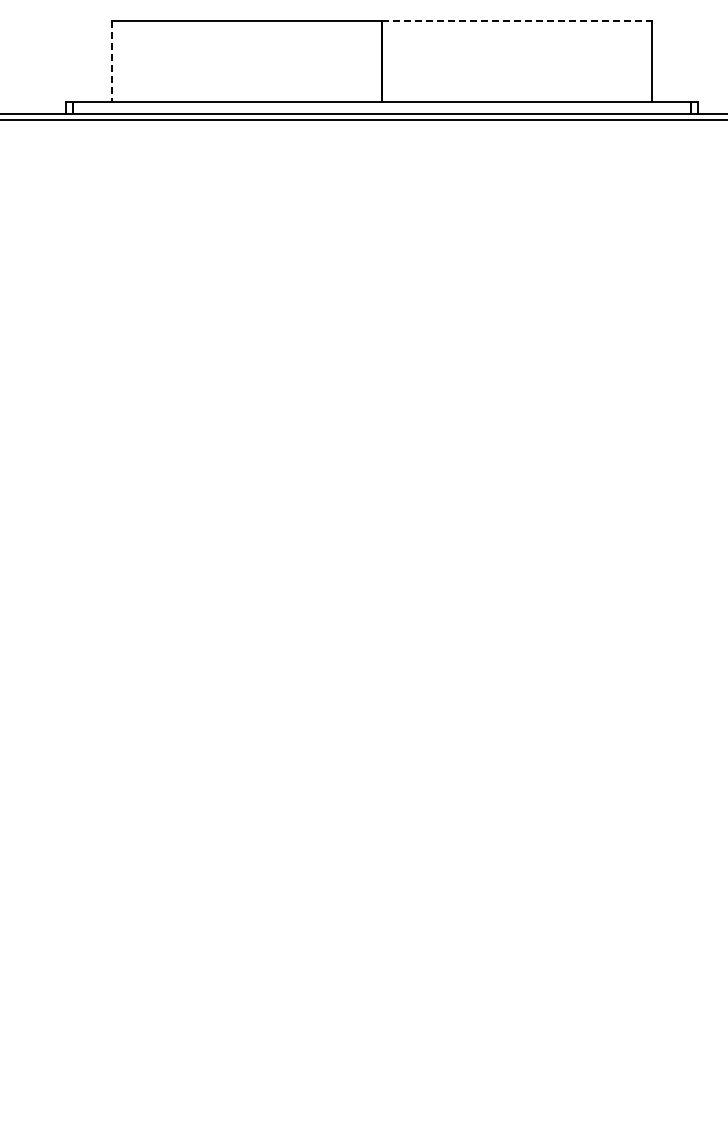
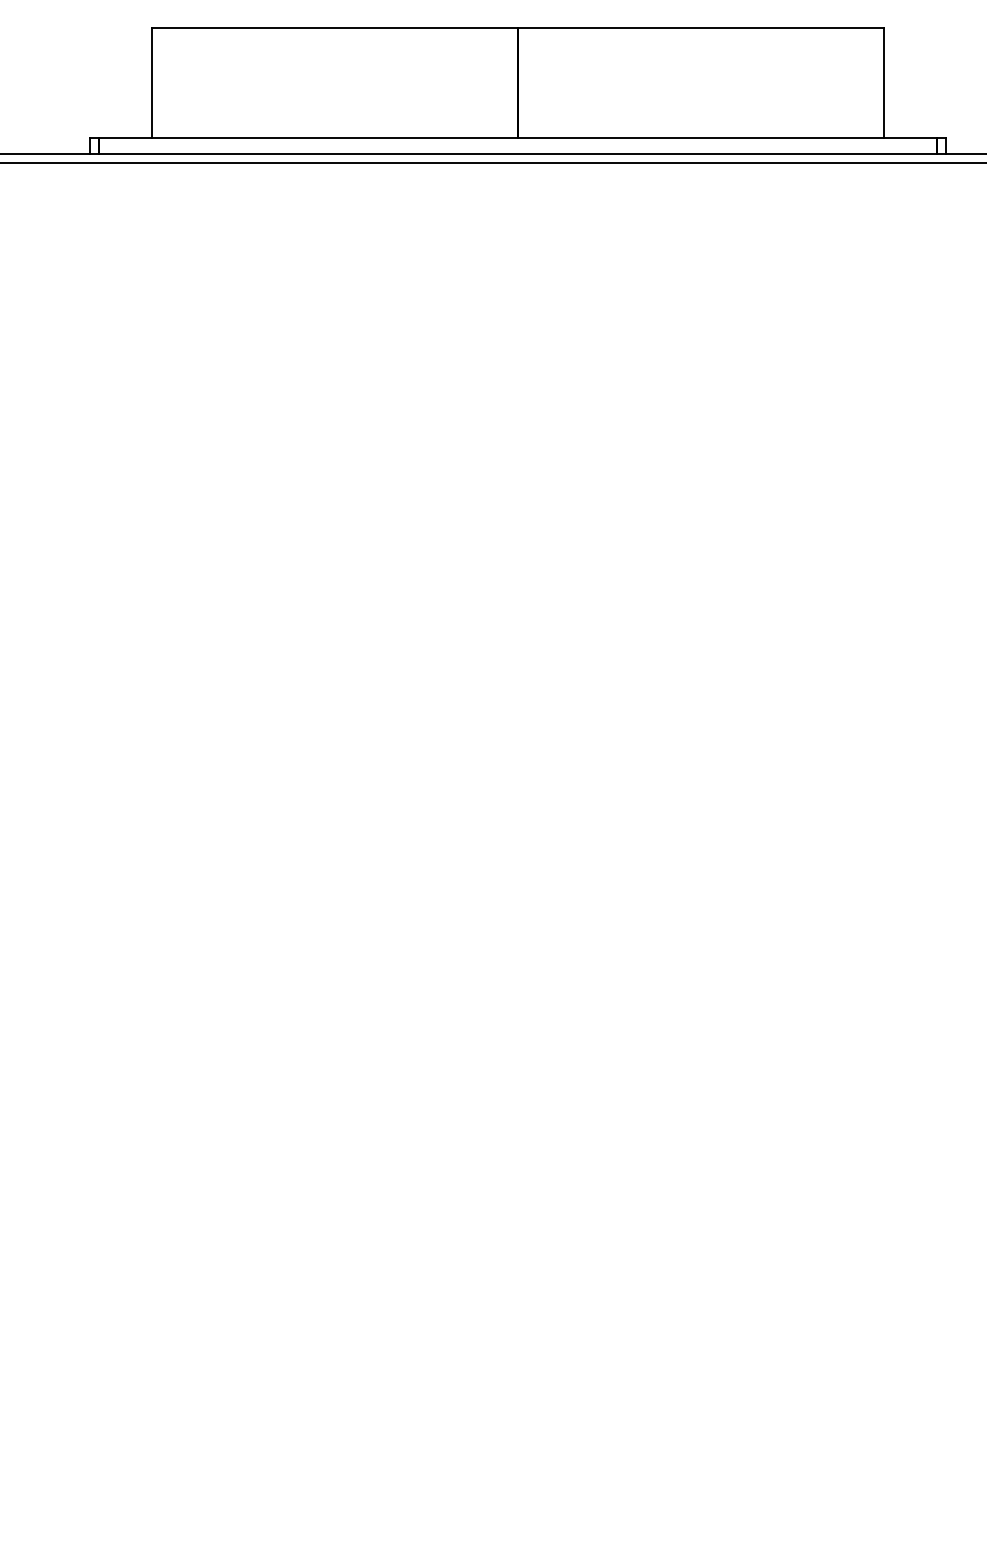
line: (517, 20) -> (701, 27), dashed -> solid
line: (112, 61) -> (152, 83), dashed -> solid

